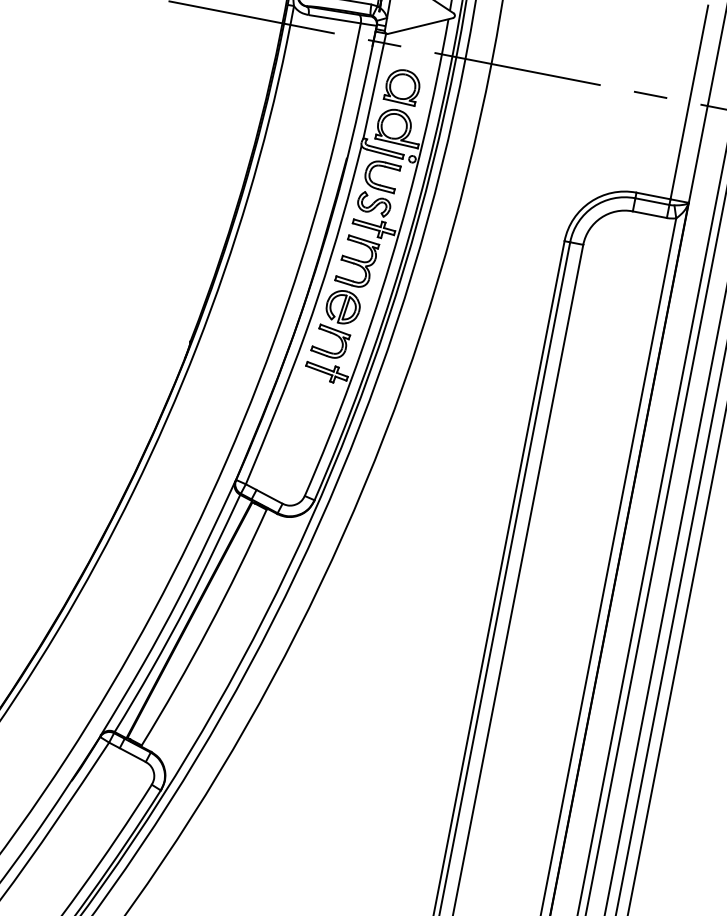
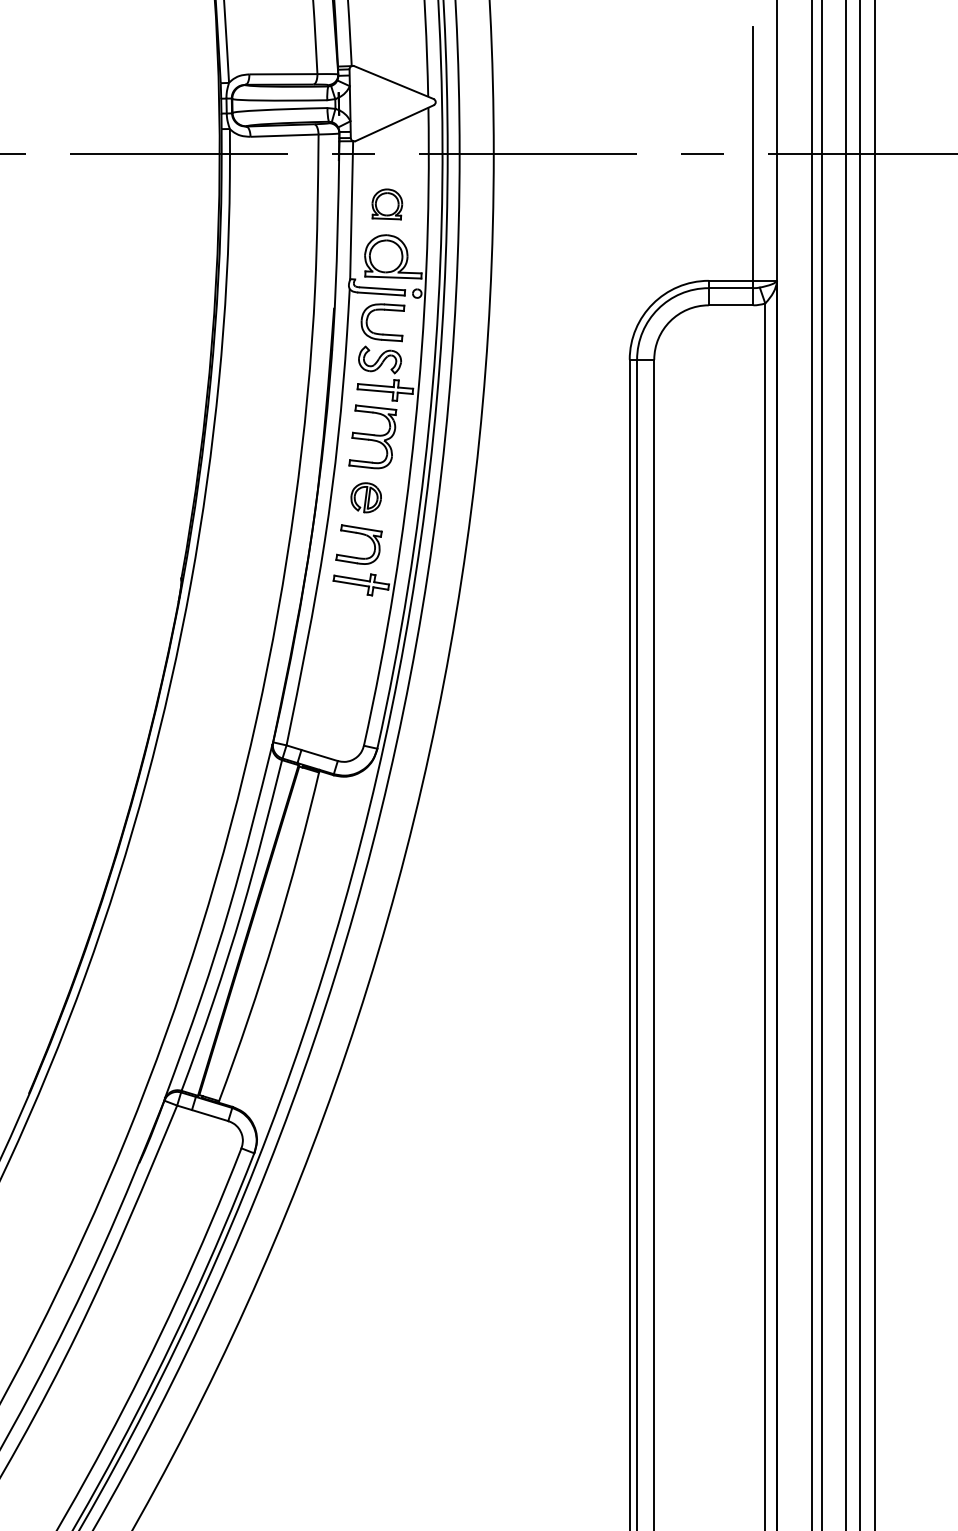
part: (402, 86) -> (387, 204), size x0.7
part: (343, 307) -> (366, 497), size x0.7

